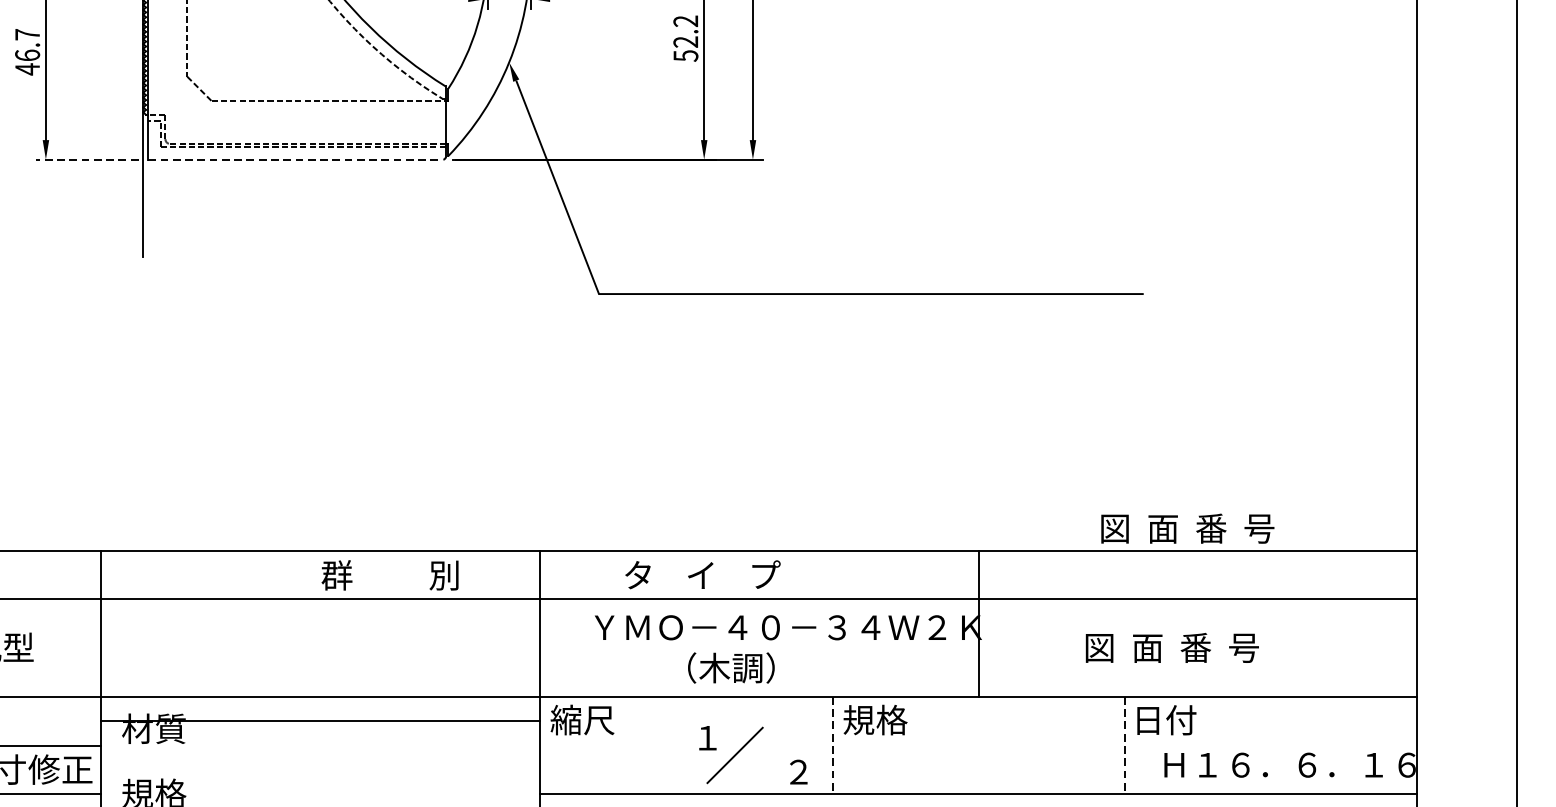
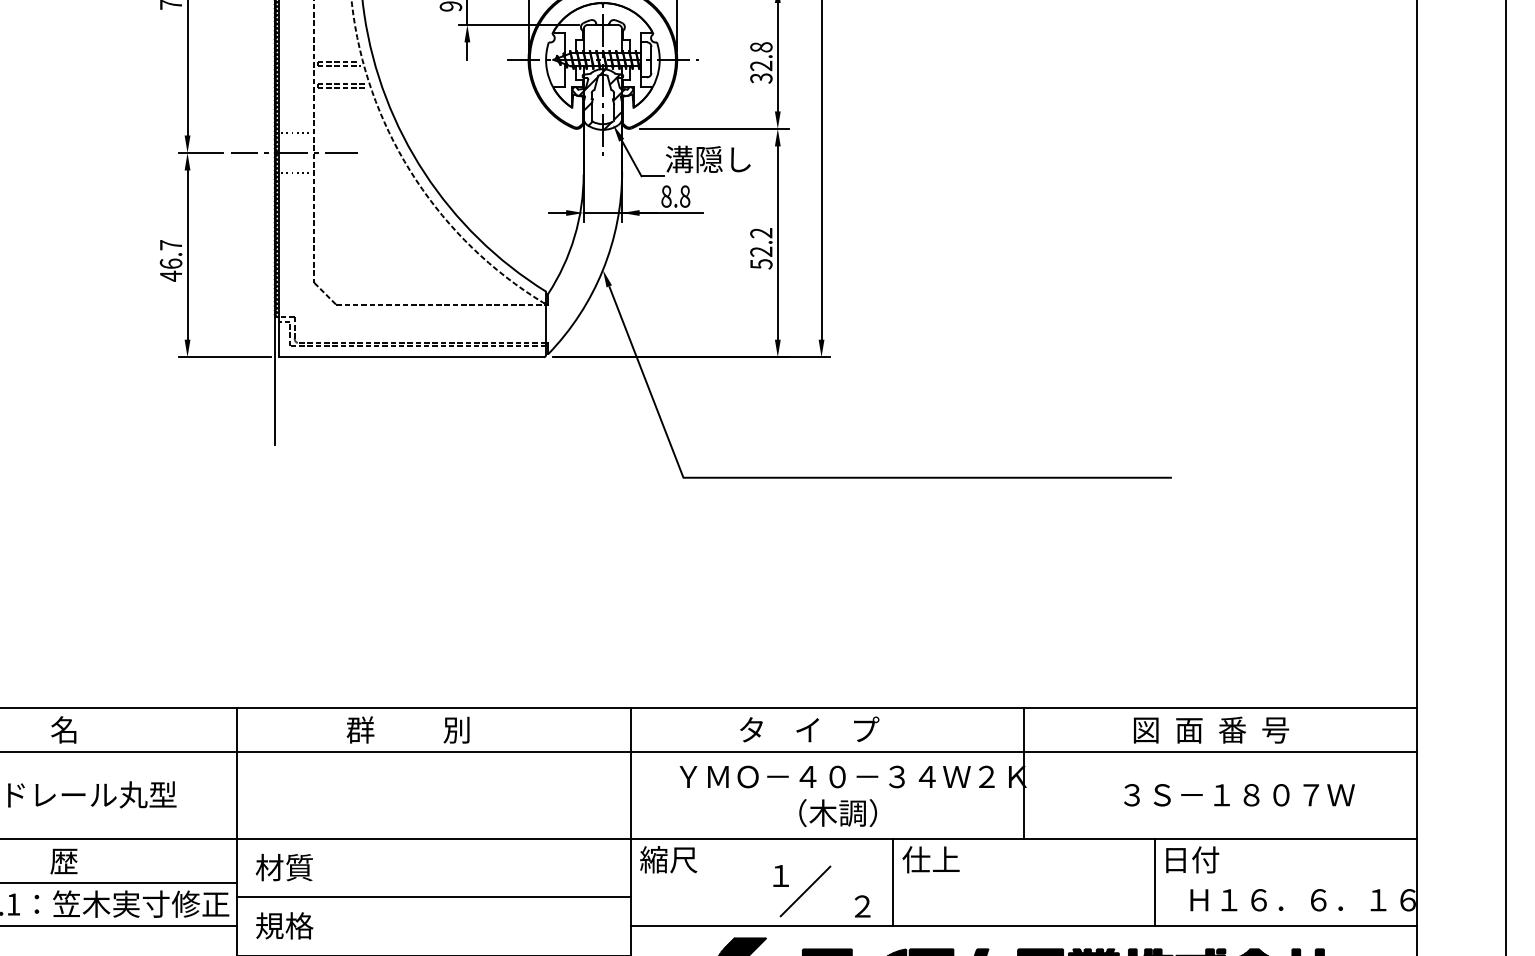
line: (87, 159) -> (224, 357), dashed -> solid
line: (296, 159) -> (412, 357), dashed -> solid
text: (1187, 527) -> (1211, 729), moved
text: (389, 574) -> (407, 729), moved
text: (702, 574) -> (809, 729), moved
text: (1216, 647) -> (1237, 794), 図  面  番  号 -> ３Ｓ－１８０７Ｗ
text: (730, 668) -> (837, 813), moved
text: (875, 719) -> (931, 859), 規格 -> 仕上
line: (320, 720) -> (433, 897), moved
line: (832, 745) -> (892, 882), dashed -> solid
line: (1125, 745) -> (1155, 882), dashed -> solid

